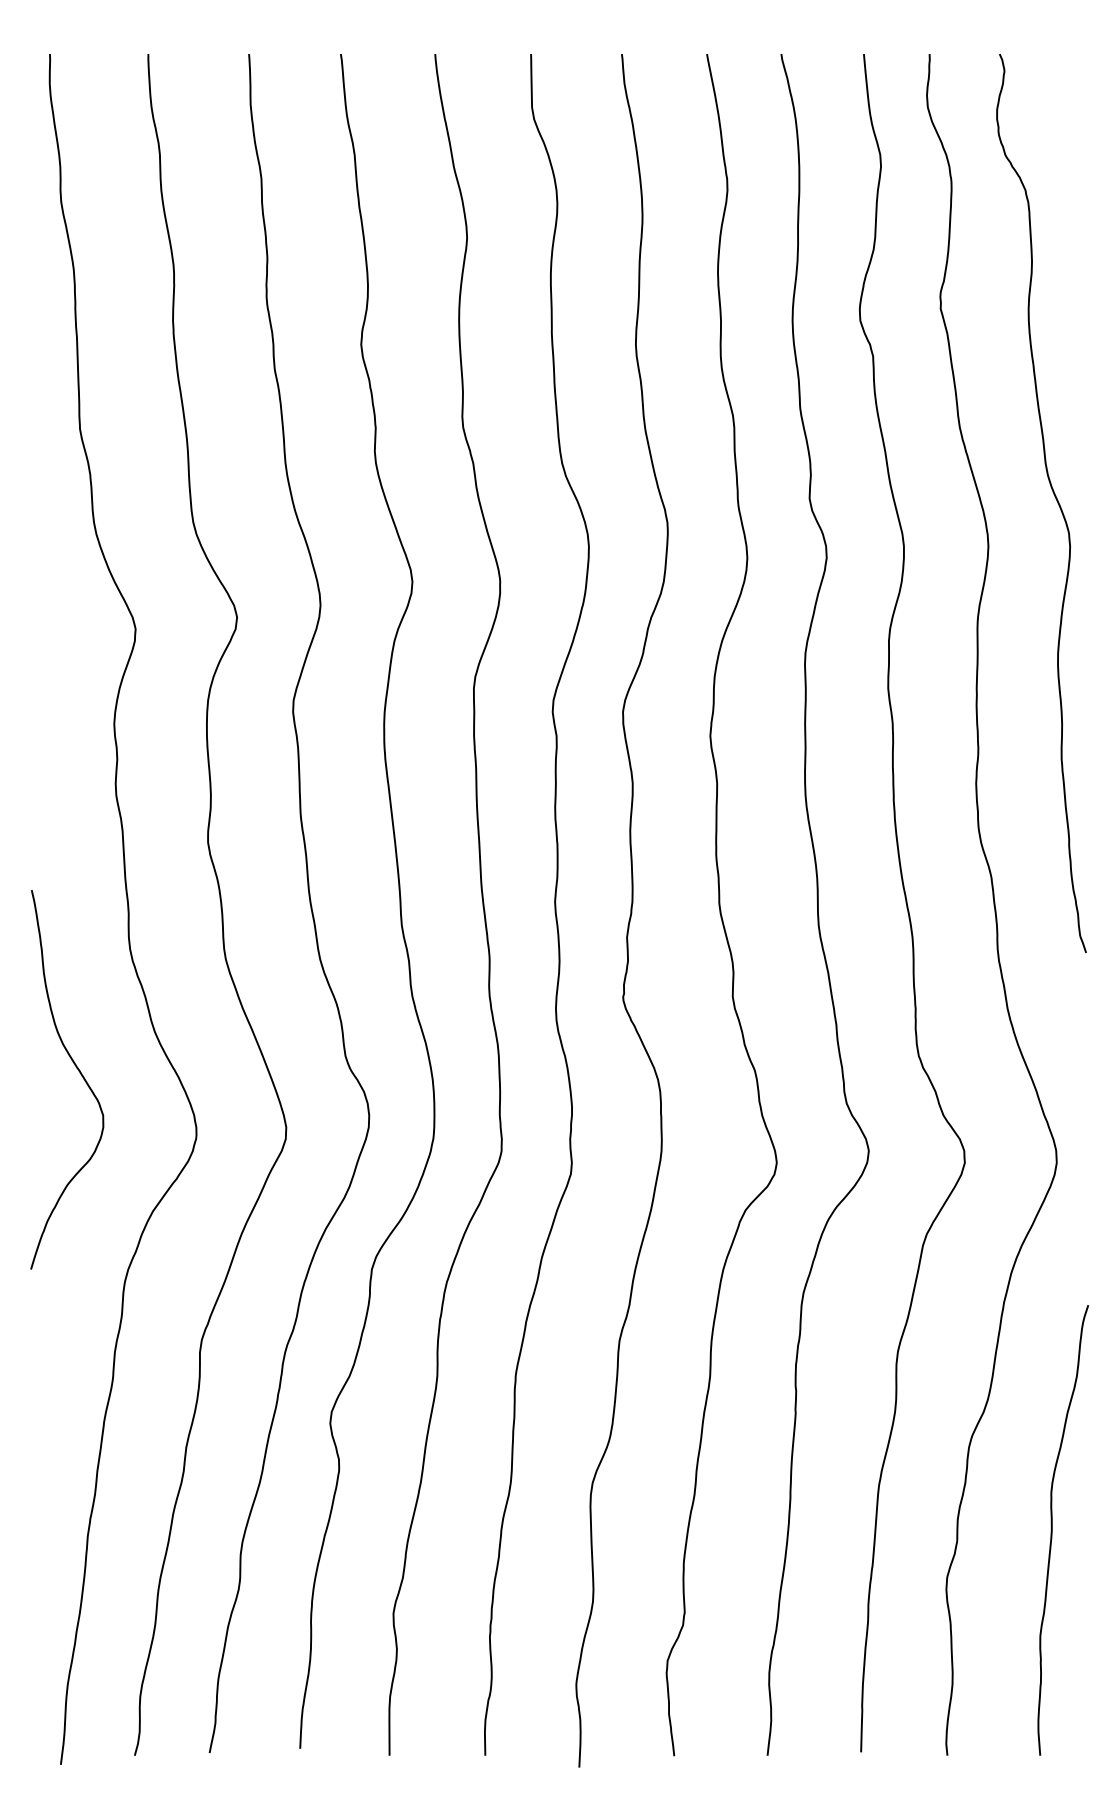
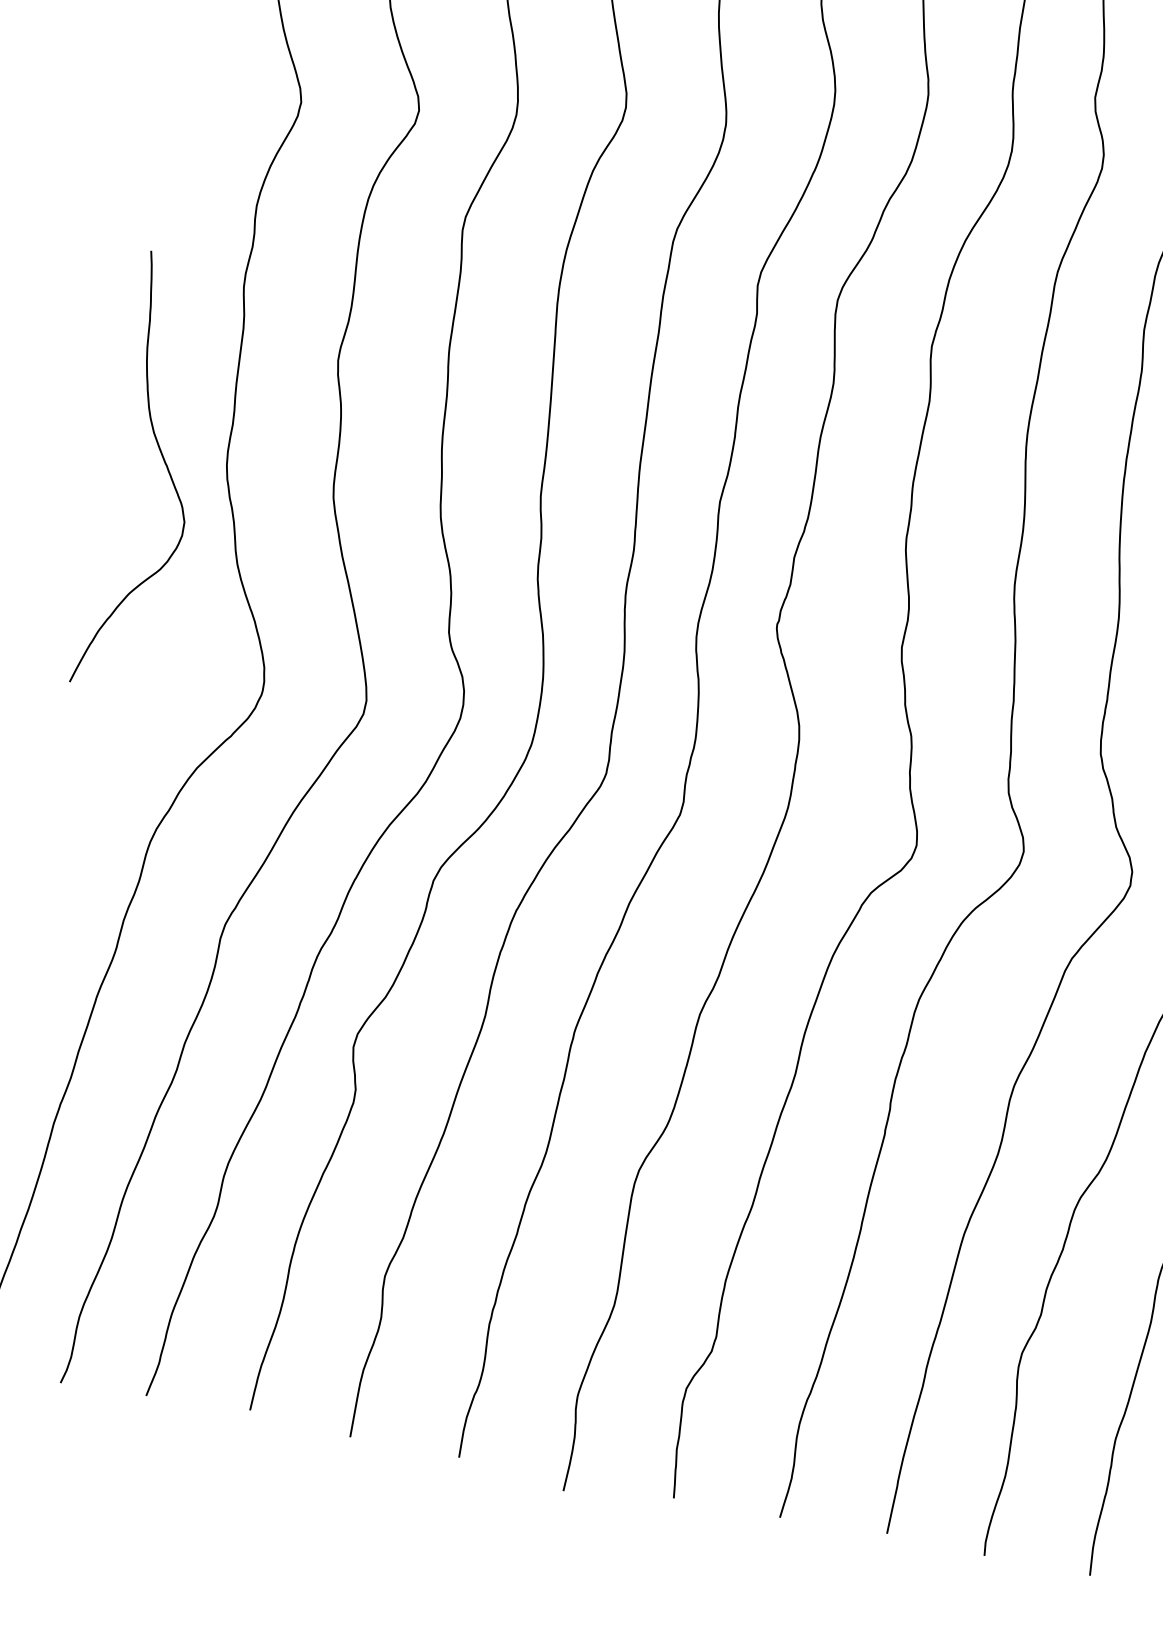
curve: (78, 1071) -> (165, 467), moved

